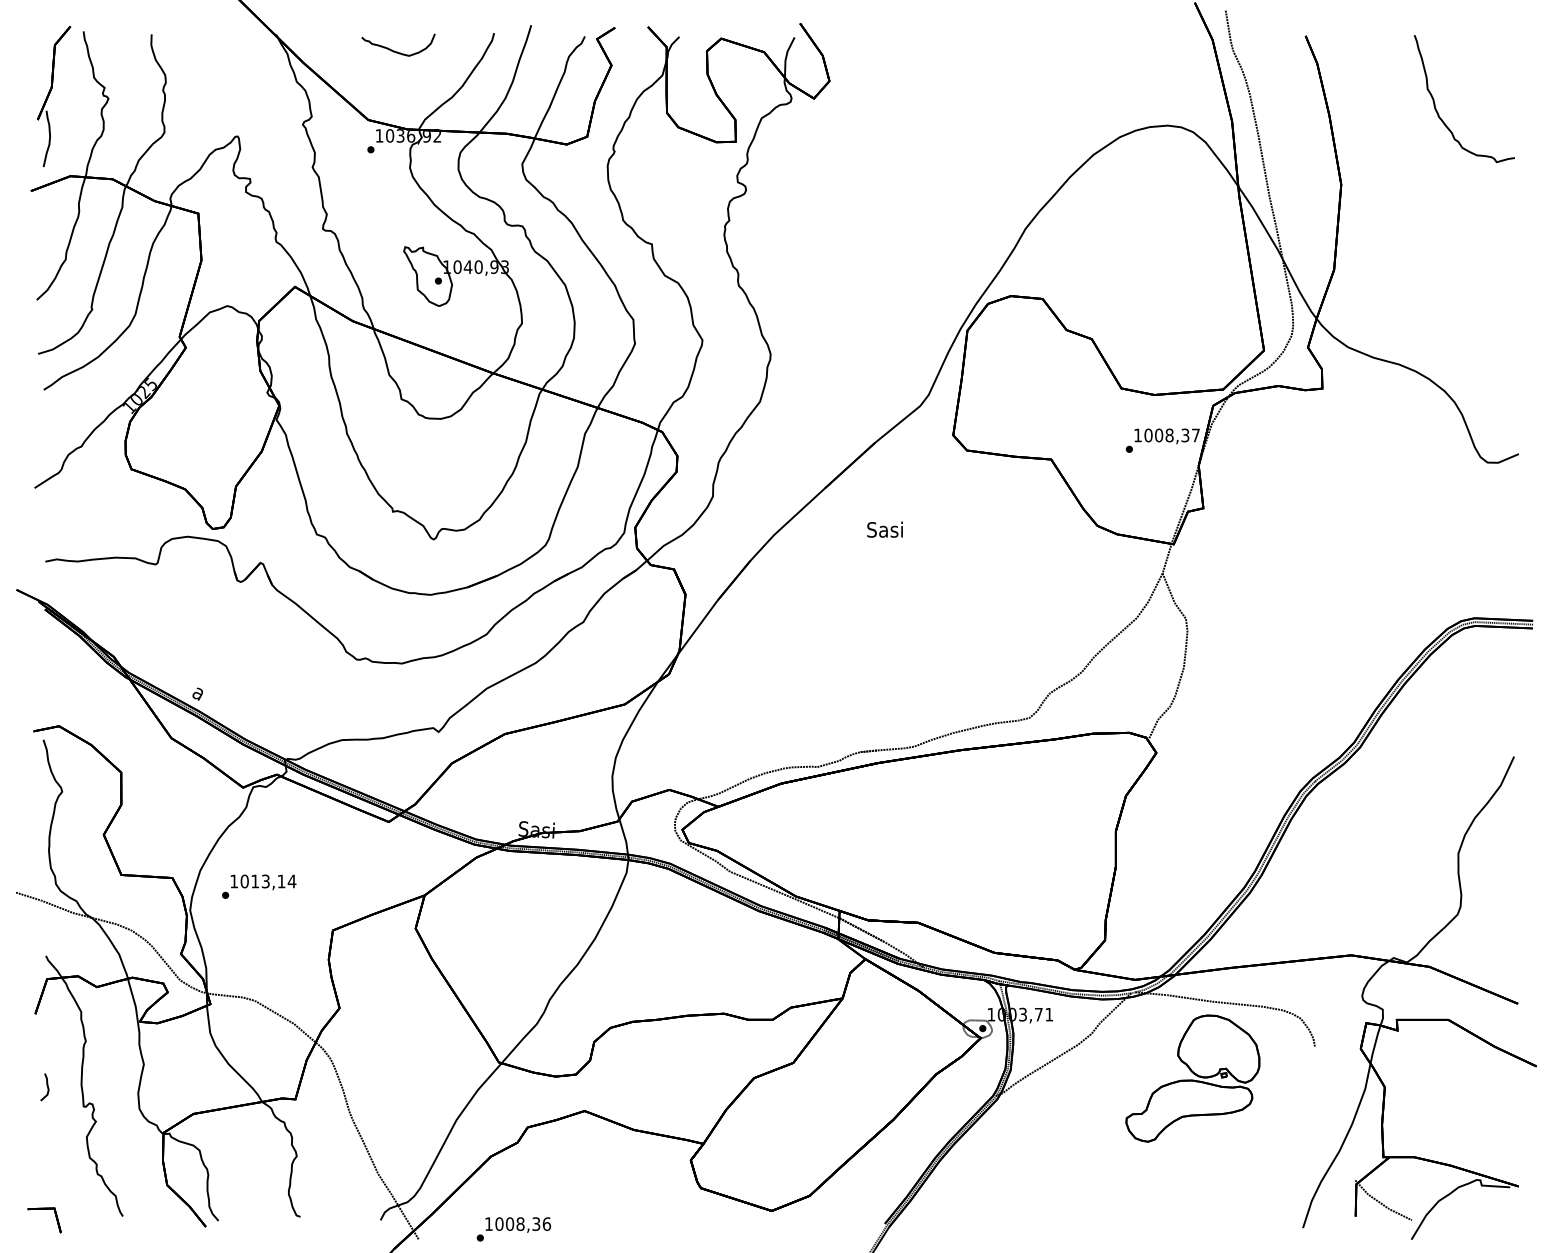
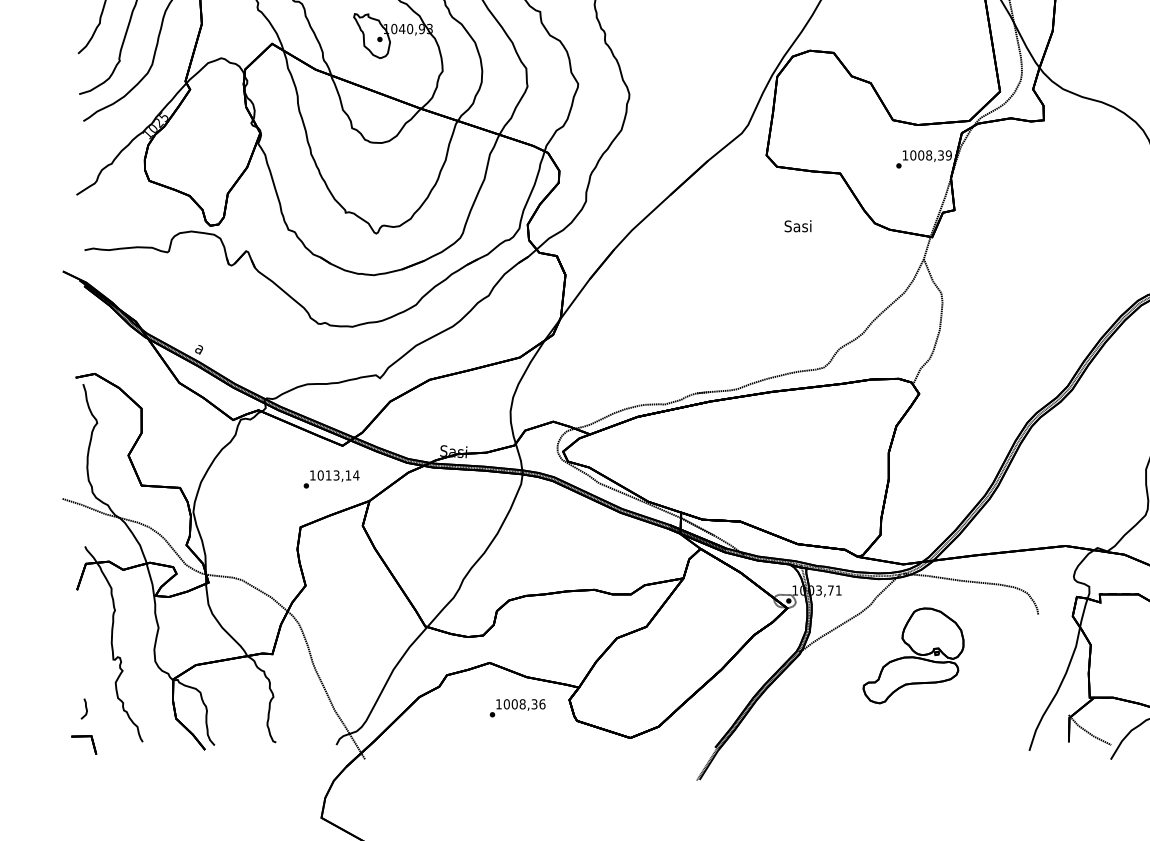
text: (1195, 435) -> (948, 155), 1008,37 -> 1008,39
text: (884, 529) -> (797, 226), moved
text: (259, 886) -> (331, 479), moved
part: (1192, 1078) -> (913, 655), moved
curve: (46, 1085) -> (85, 707), moved
text: (513, 1229) -> (517, 708), moved

